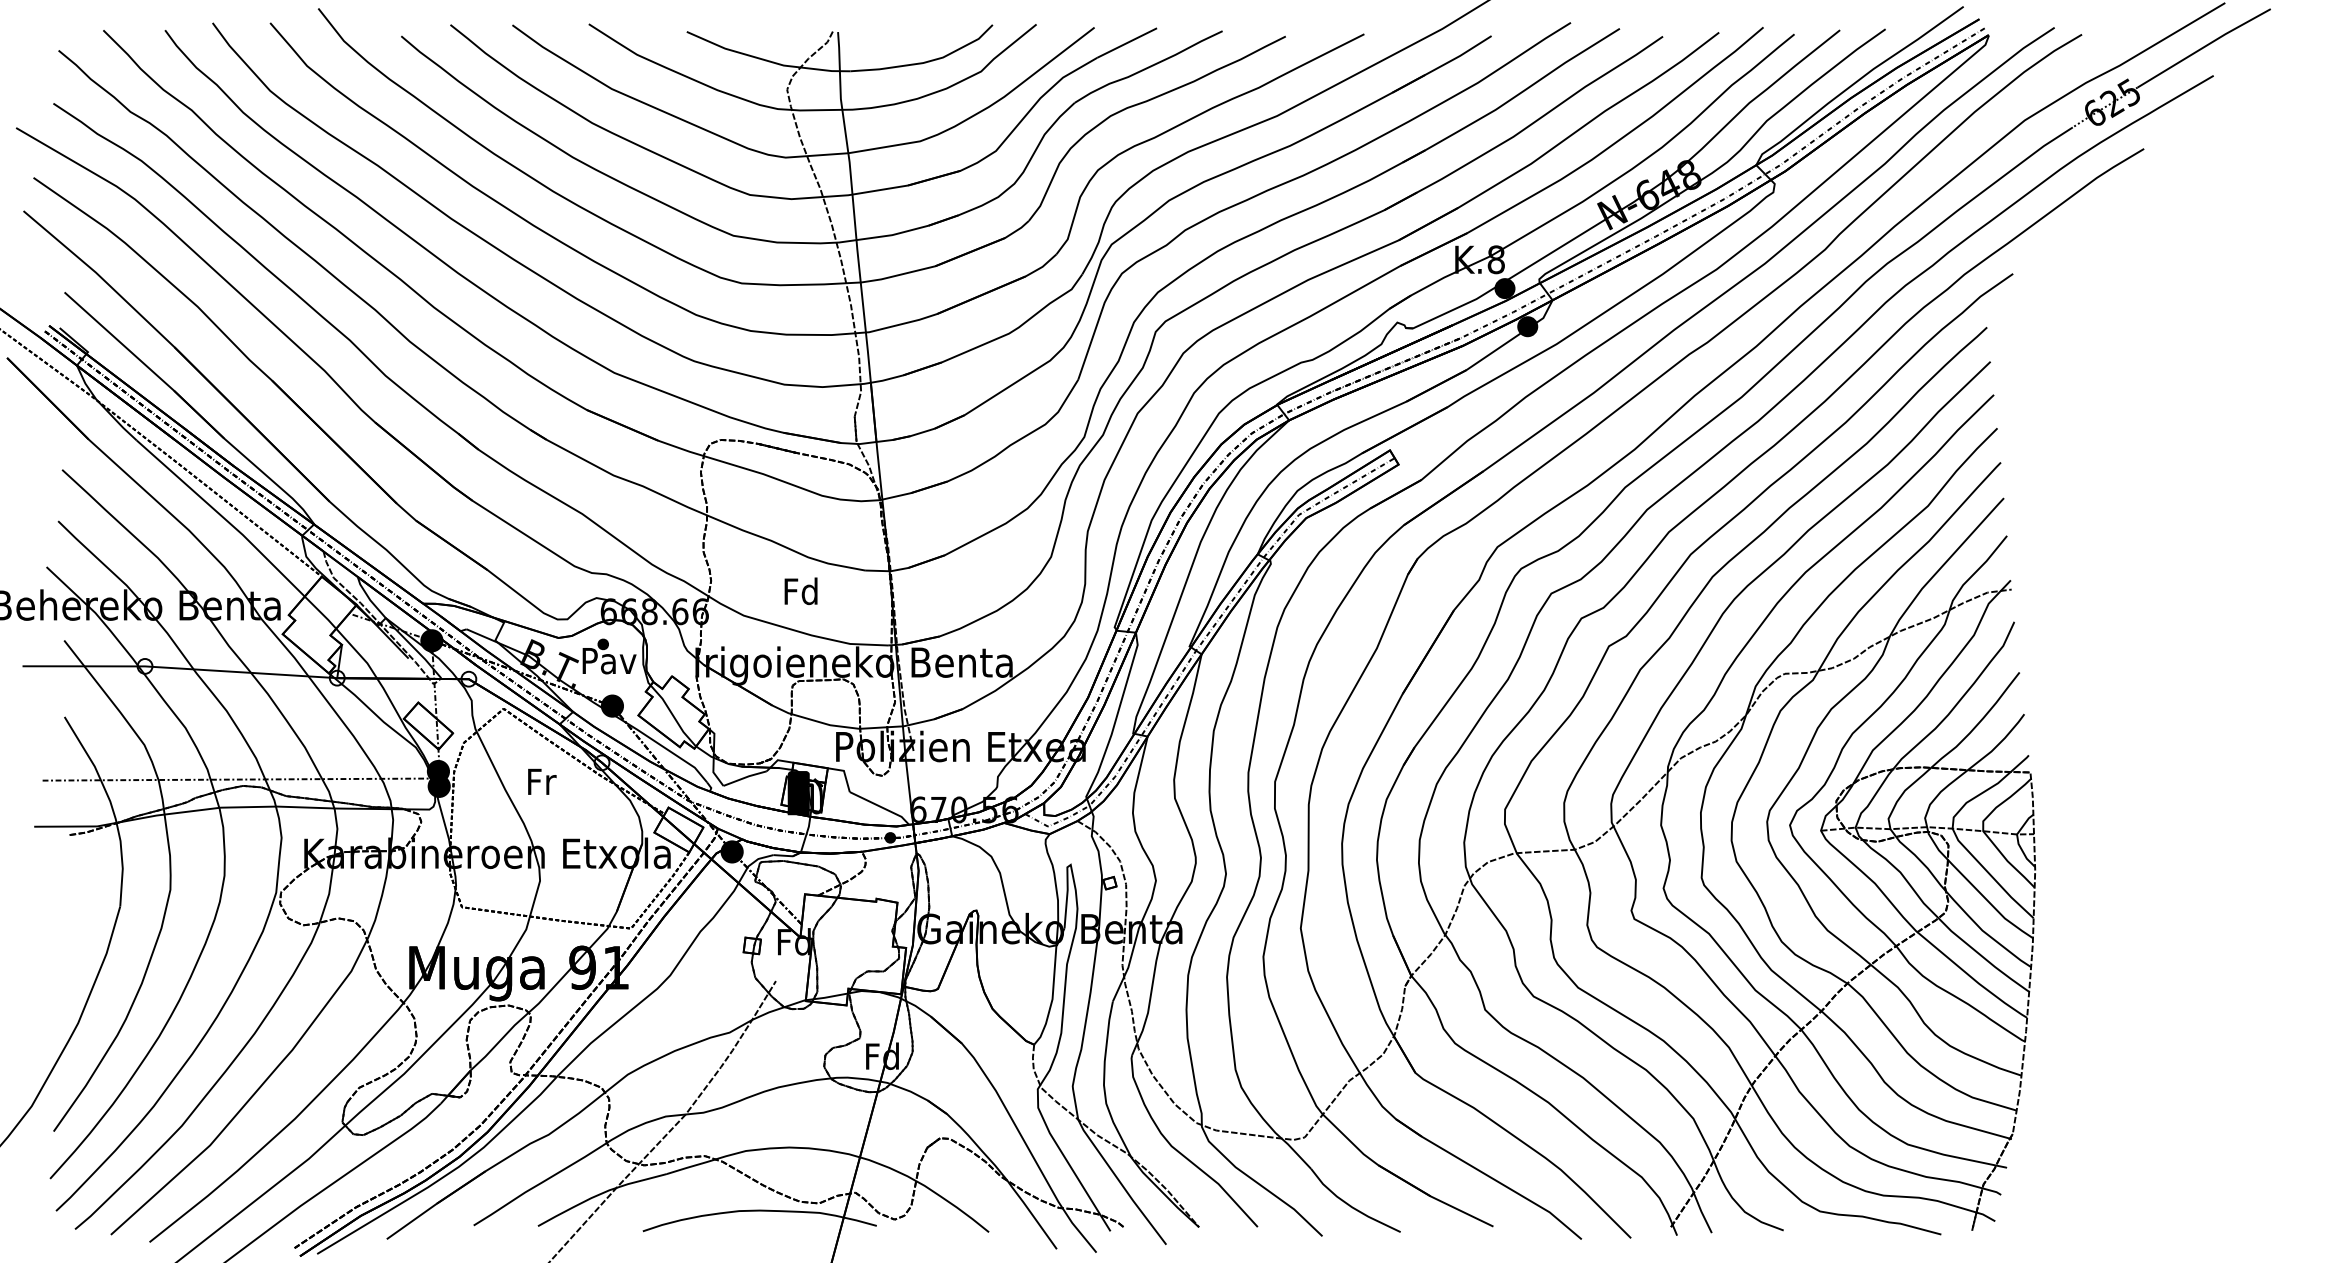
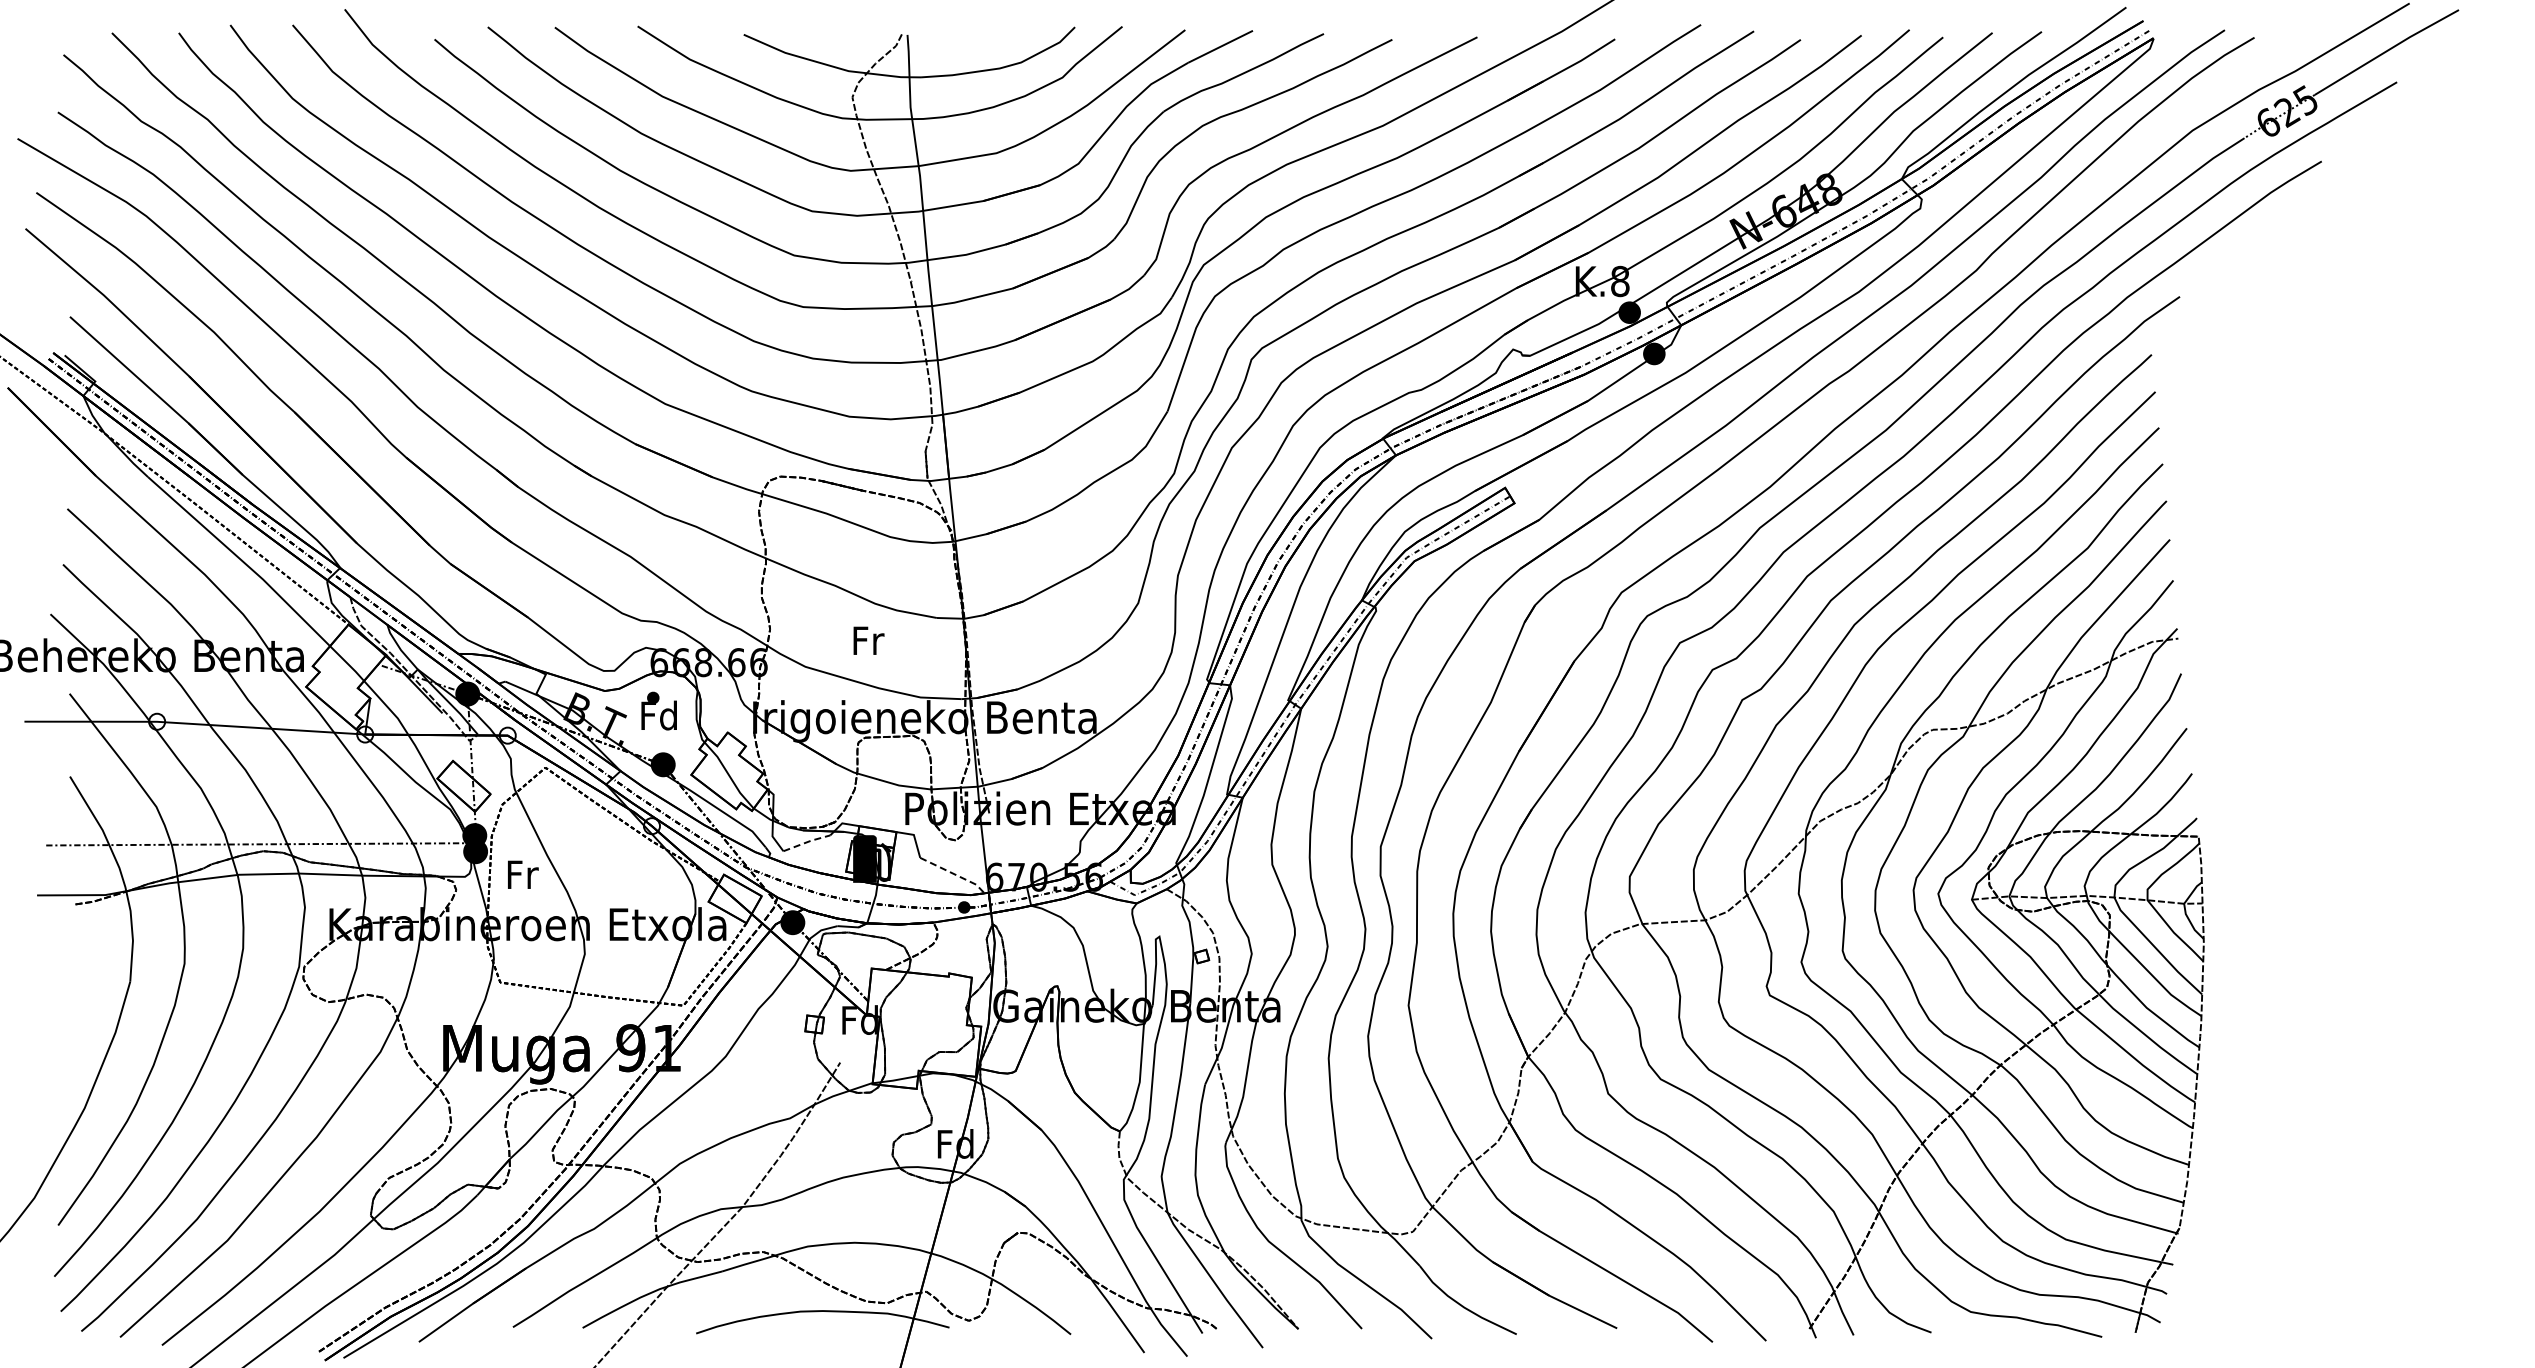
text: (801, 591) -> (867, 640), Fd -> Fr
text: (609, 660) -> (660, 715), Pav -> Fd
line: (745, 777) -> (807, 842), solid -> dashed
text: (542, 781) -> (523, 874), moved
line: (881, 807) -> (954, 874), solid -> dashed

